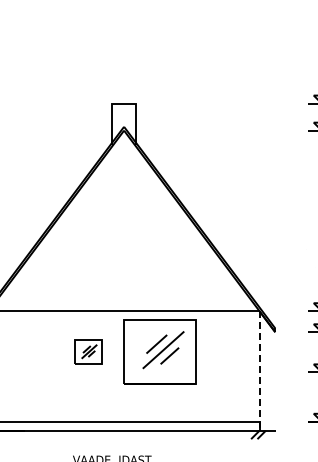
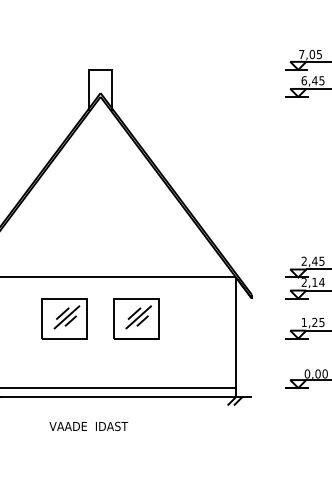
part: (87, 352) -> (64, 318), size x1.67
part: (159, 352) -> (136, 318), size x0.62
line: (259, 369) -> (236, 335), dashed -> solid

